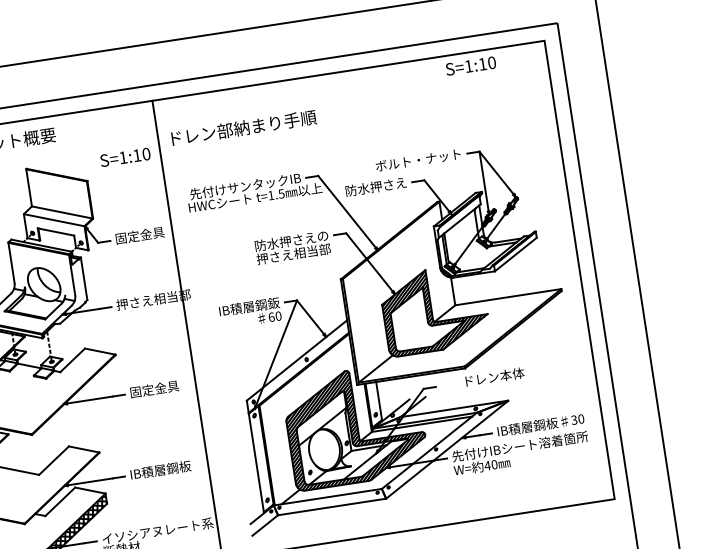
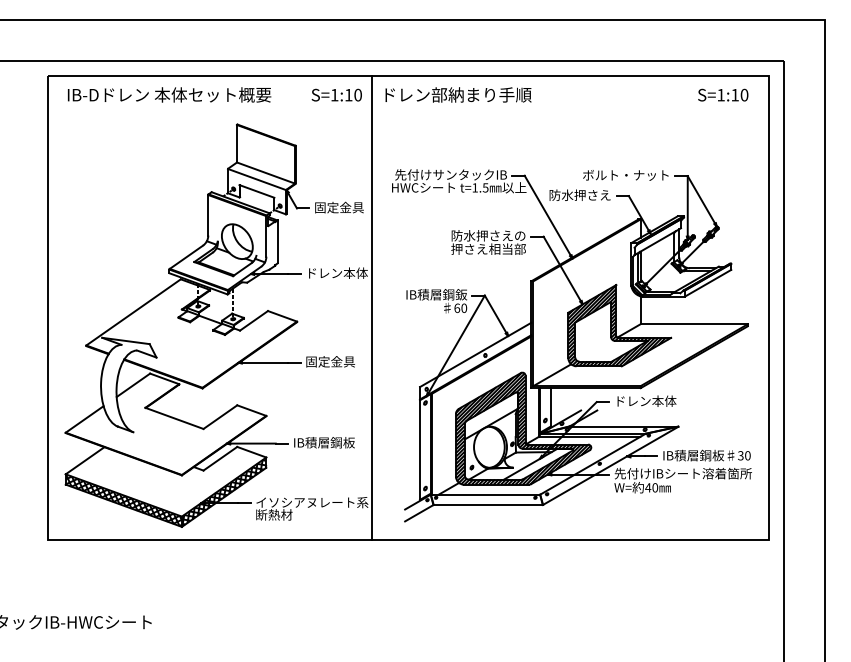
text: (471, 65) -> (723, 94), moved
text: (243, 127) -> (458, 94), moved
text: (124, 156) -> (336, 94), moved
text: (152, 299) -> (342, 272), 押さえ相当部 -> ドレン本体
text: (494, 376) -> (646, 400), moved

